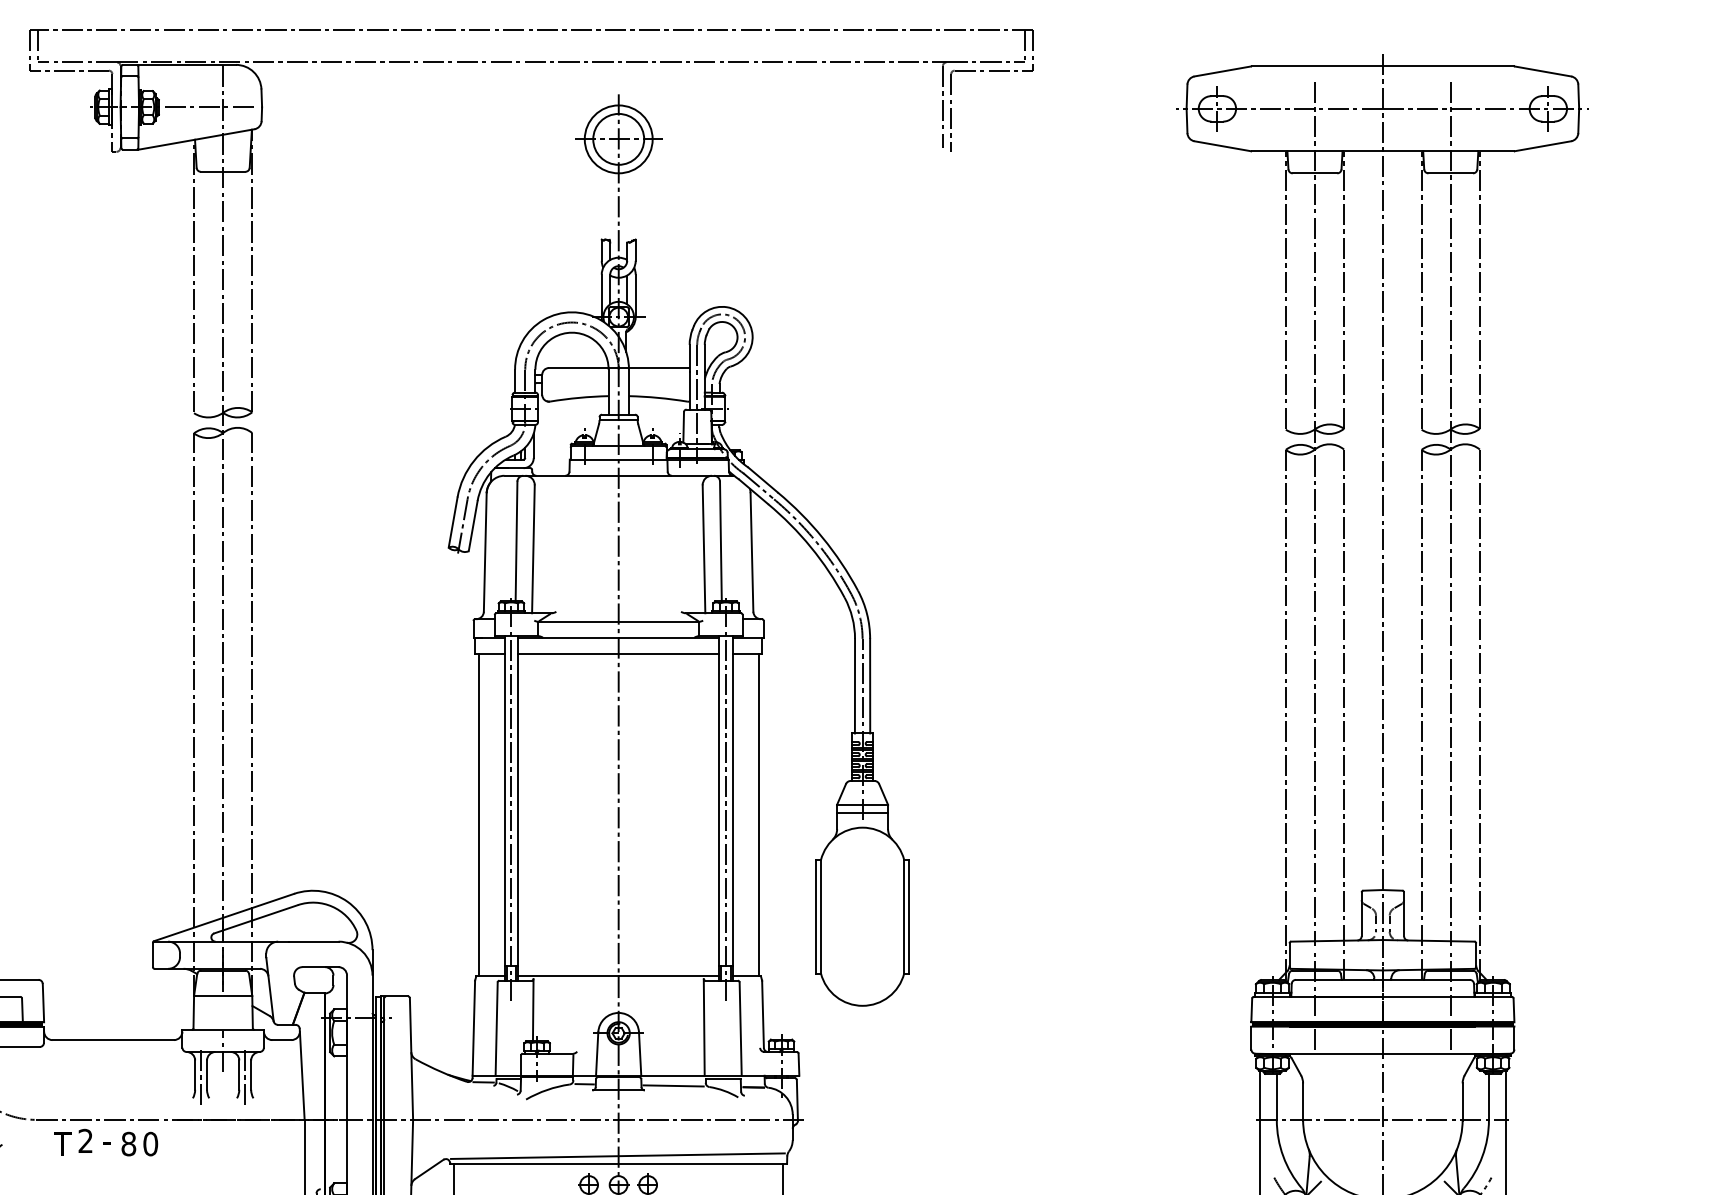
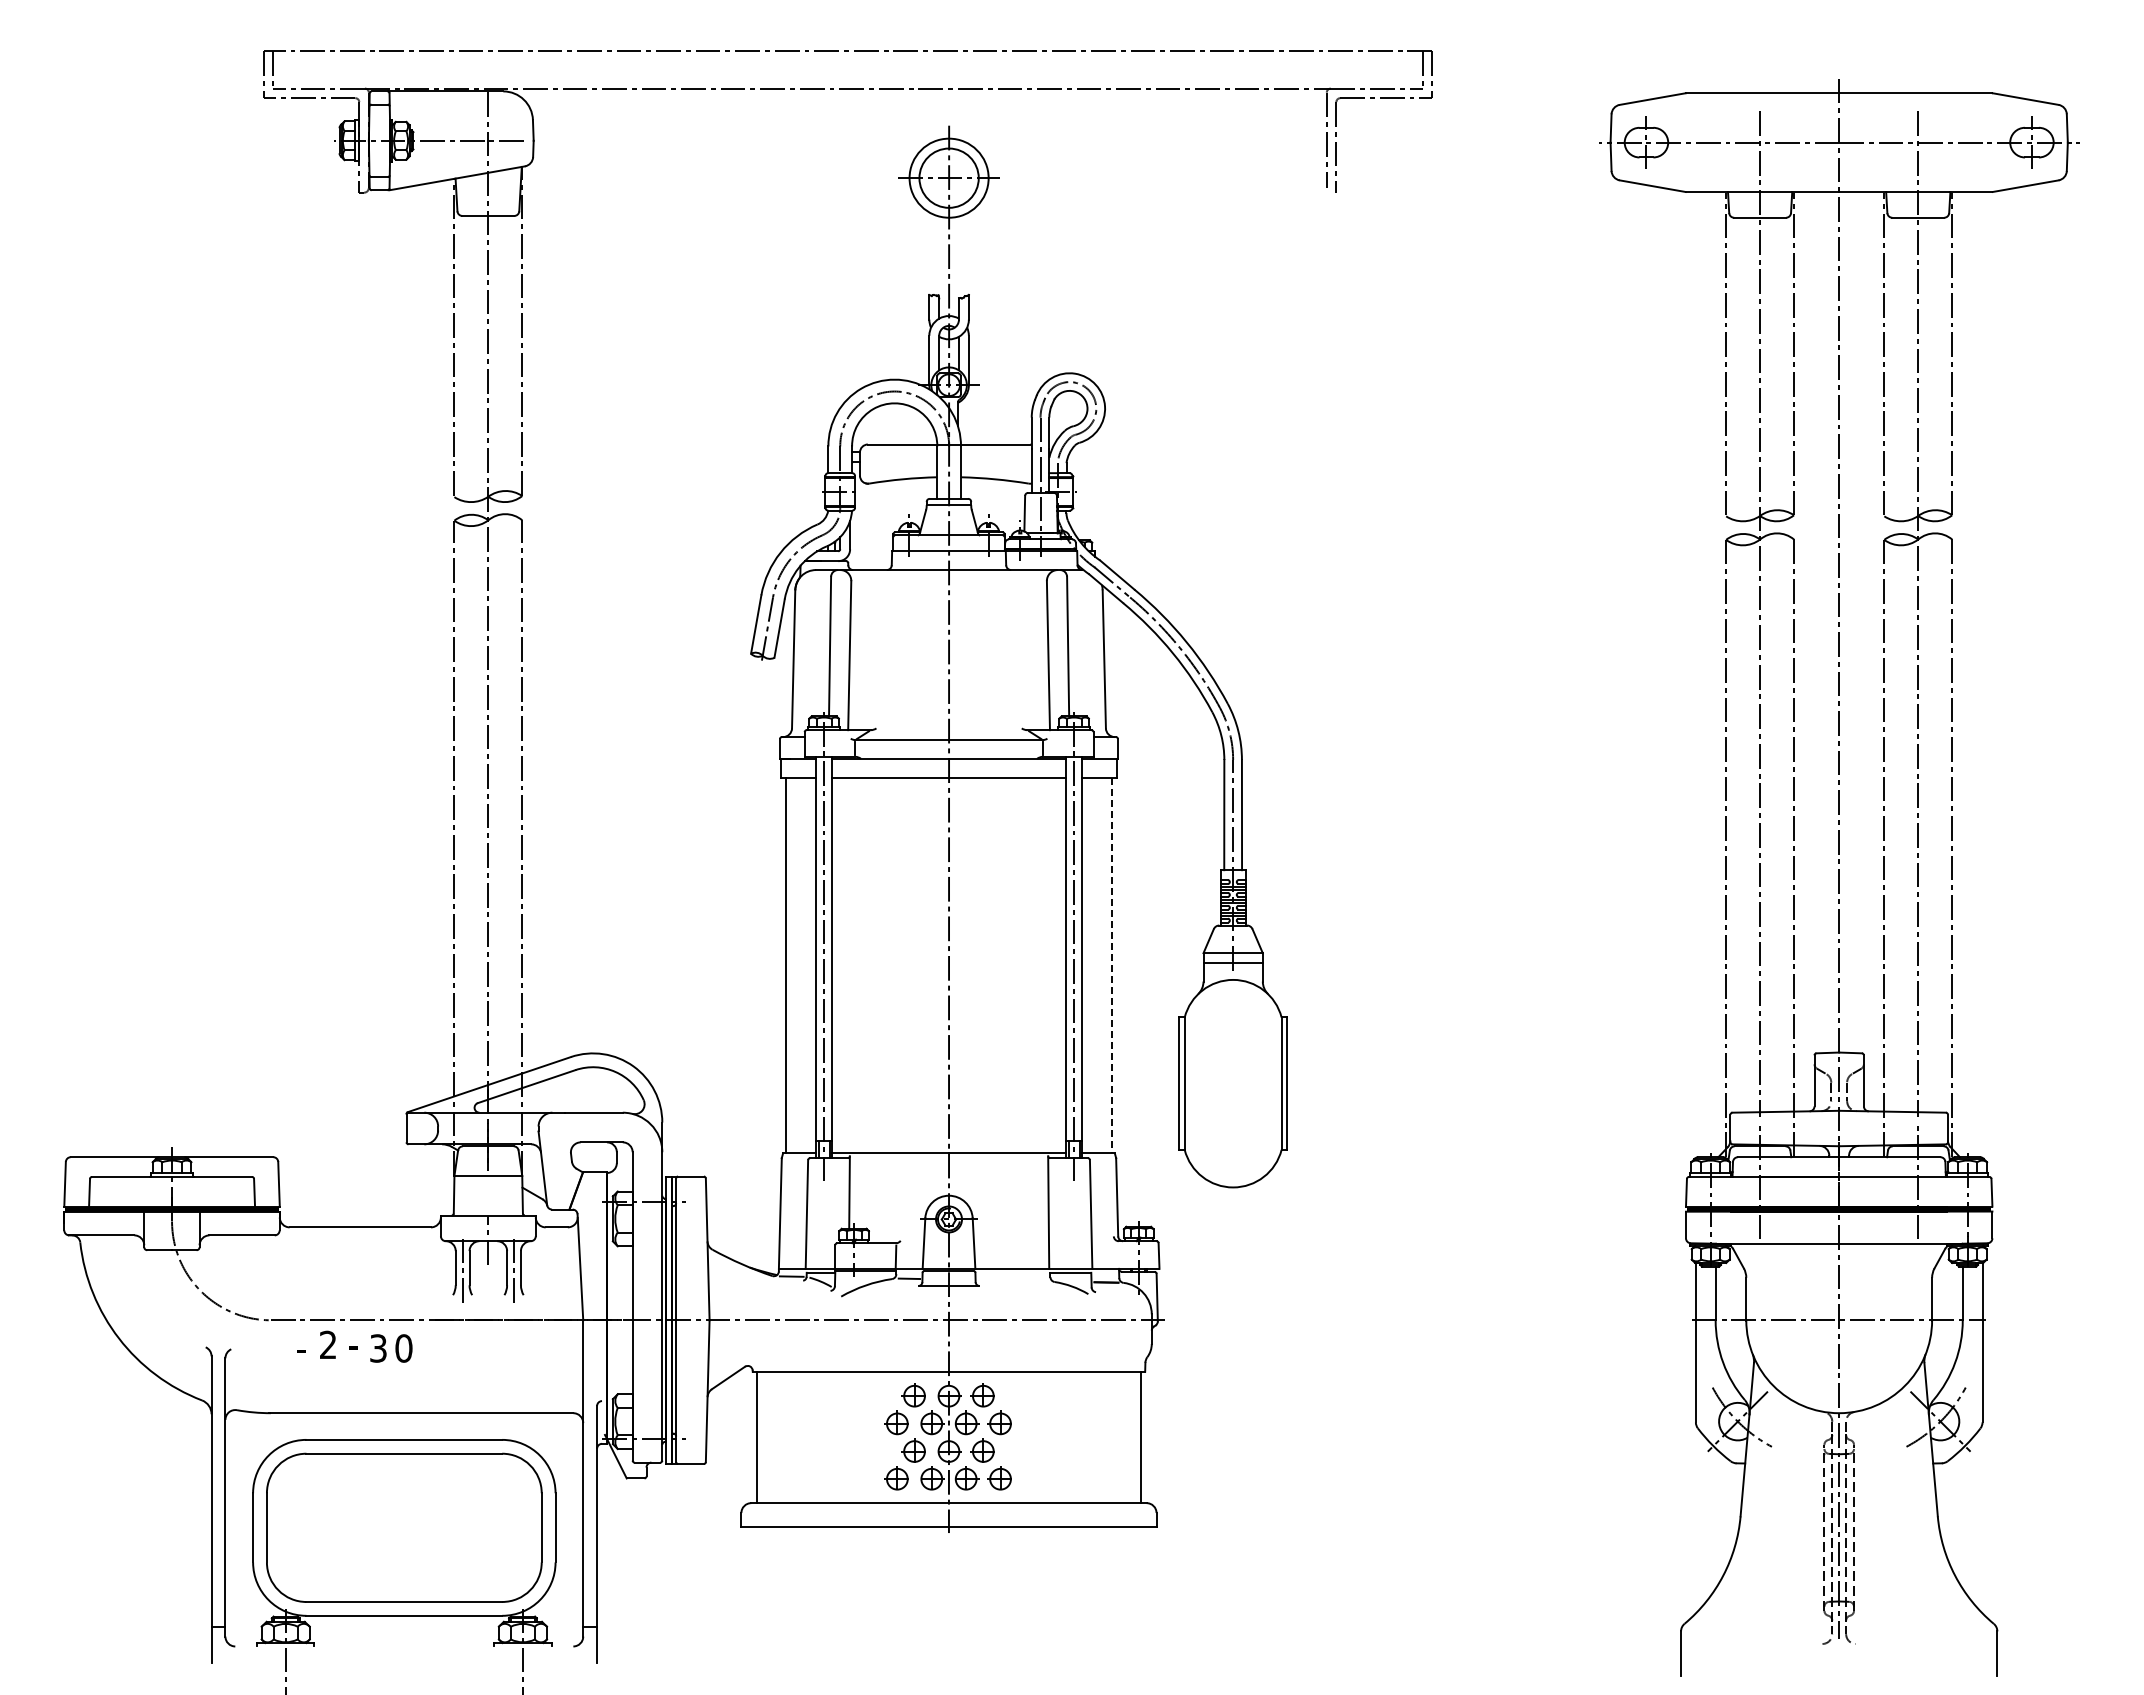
line: (759, 815) -> (1112, 965), solid -> dashed
line: (673, 1085) -> (1012, 1280), removed
text: (62, 1144) -> (301, 1348), T -> -
text: (128, 1144) -> (378, 1348), 8 -> 3
line: (617, 1156) -> (947, 1362), removed

